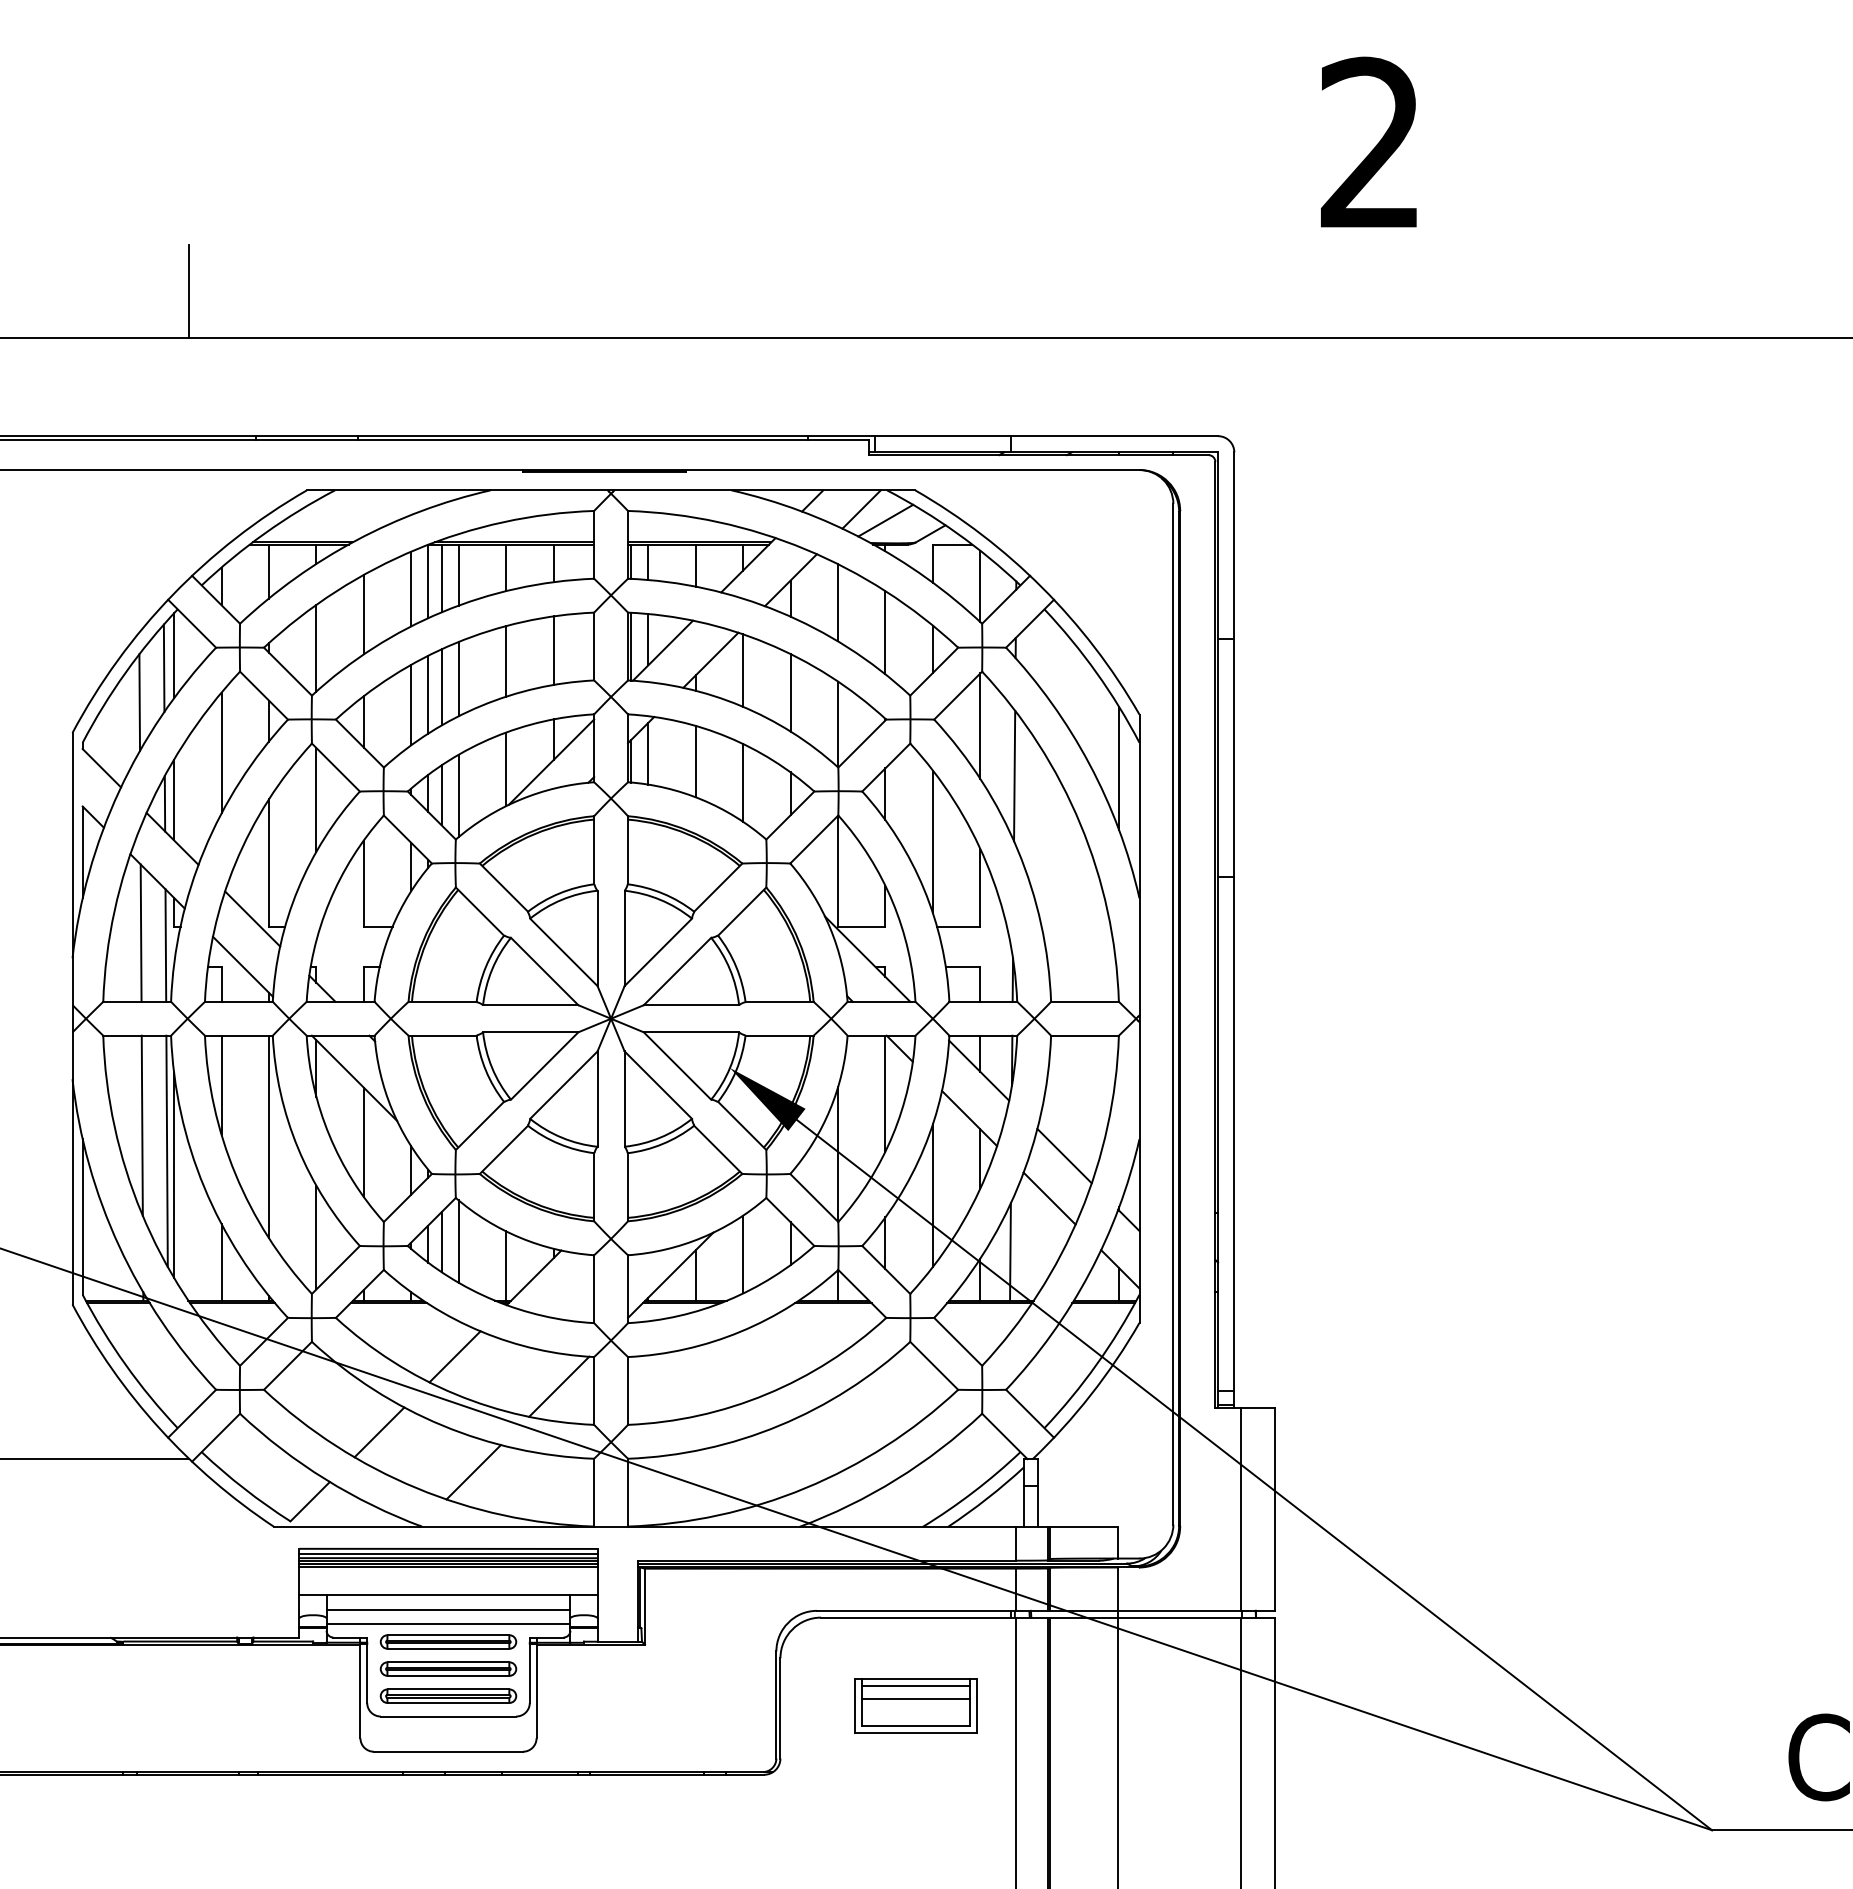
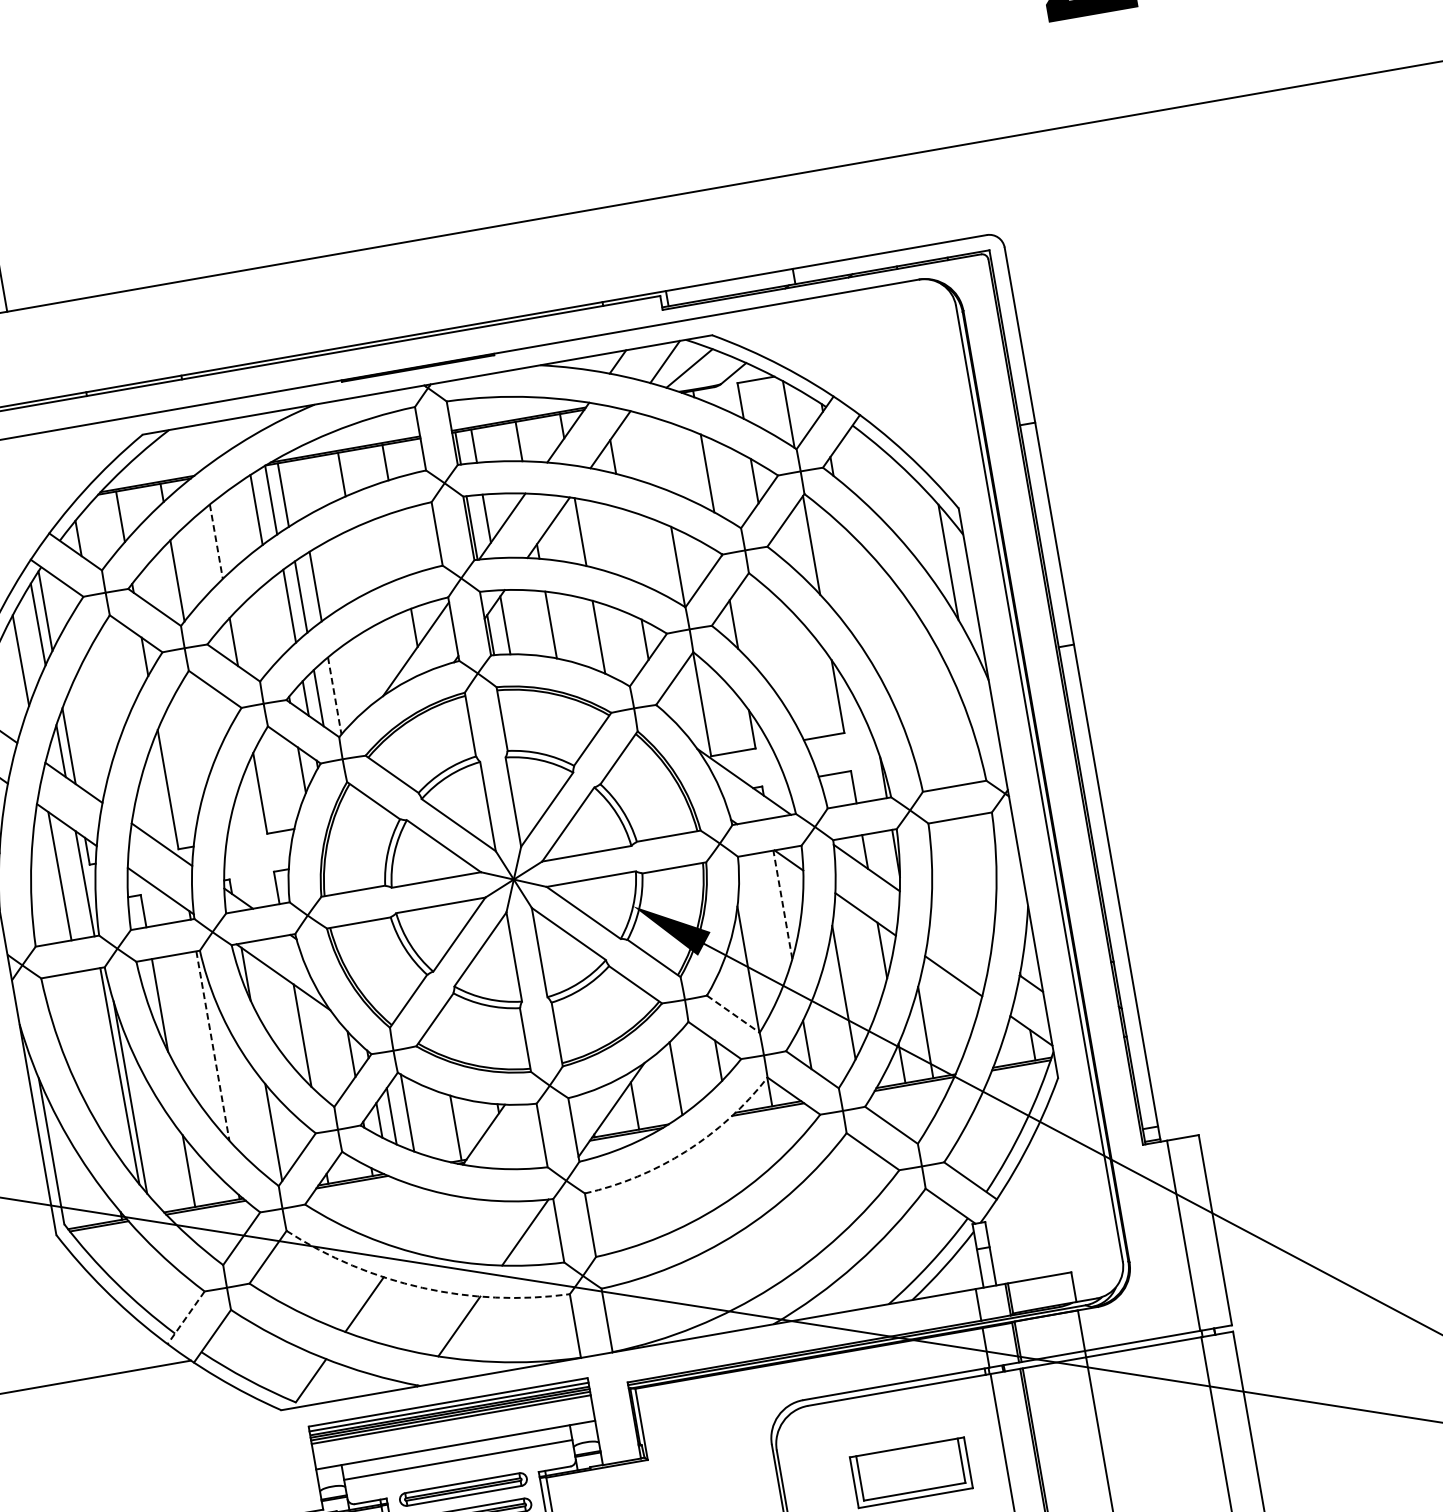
line: (458, 574) -> (298, 488), removed
line: (838, 602) -> (658, 452), removed
line: (363, 614) -> (216, 541), solid -> dashed
line: (553, 650) -> (399, 544), removed
line: (506, 661) -> (357, 562), removed
line: (790, 692) -> (628, 544), removed
line: (411, 704) -> (275, 618), removed
line: (221, 752) -> (105, 693), removed
line: (506, 769) -> (375, 663), removed
line: (1014, 775) -> (851, 585), removed
line: (458, 796) -> (334, 696), solid -> dashed
line: (316, 799) -> (202, 722), removed
line: (932, 841) -> (785, 661), removed
line: (885, 1093) -> (782, 904), solid -> dashed
line: (141, 1125) -> (91, 1056), removed
line: (268, 1137) -> (212, 1046), solid -> dashed
line: (1064, 1155) -> (960, 933), removed
line: (814, 1198) -> (733, 1014), solid -> dashed
arc: (740, 1331) -> (686, 1151), solid -> dashed
line: (454, 1356) -> (422, 1221), removed
line: (192, 1413) -> (186, 1317), solid -> dashed
arc: (442, 1425) -> (422, 1287), solid -> dashed
line: (448, 1623) -> (460, 1472), removed
line: (915, 1685) -> (907, 1453), removed
line: (915, 1699) -> (909, 1467), removed

